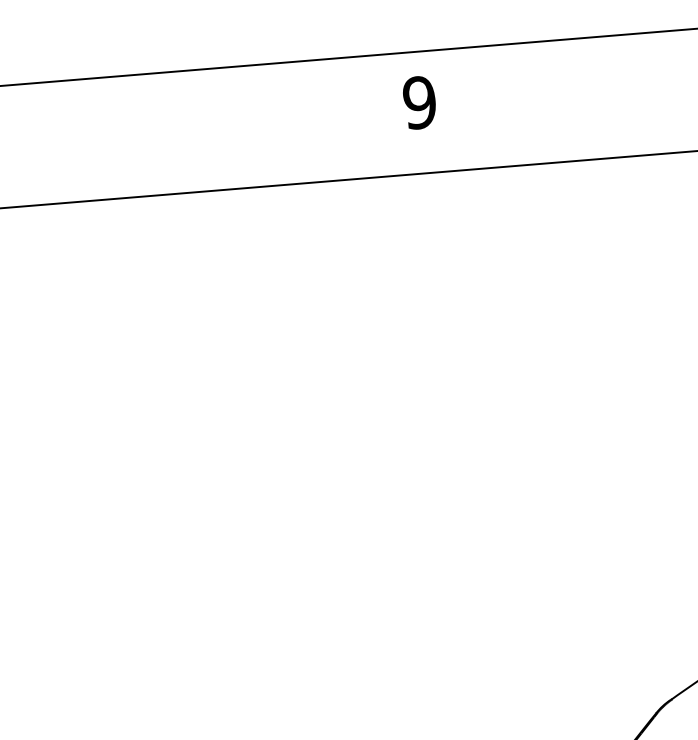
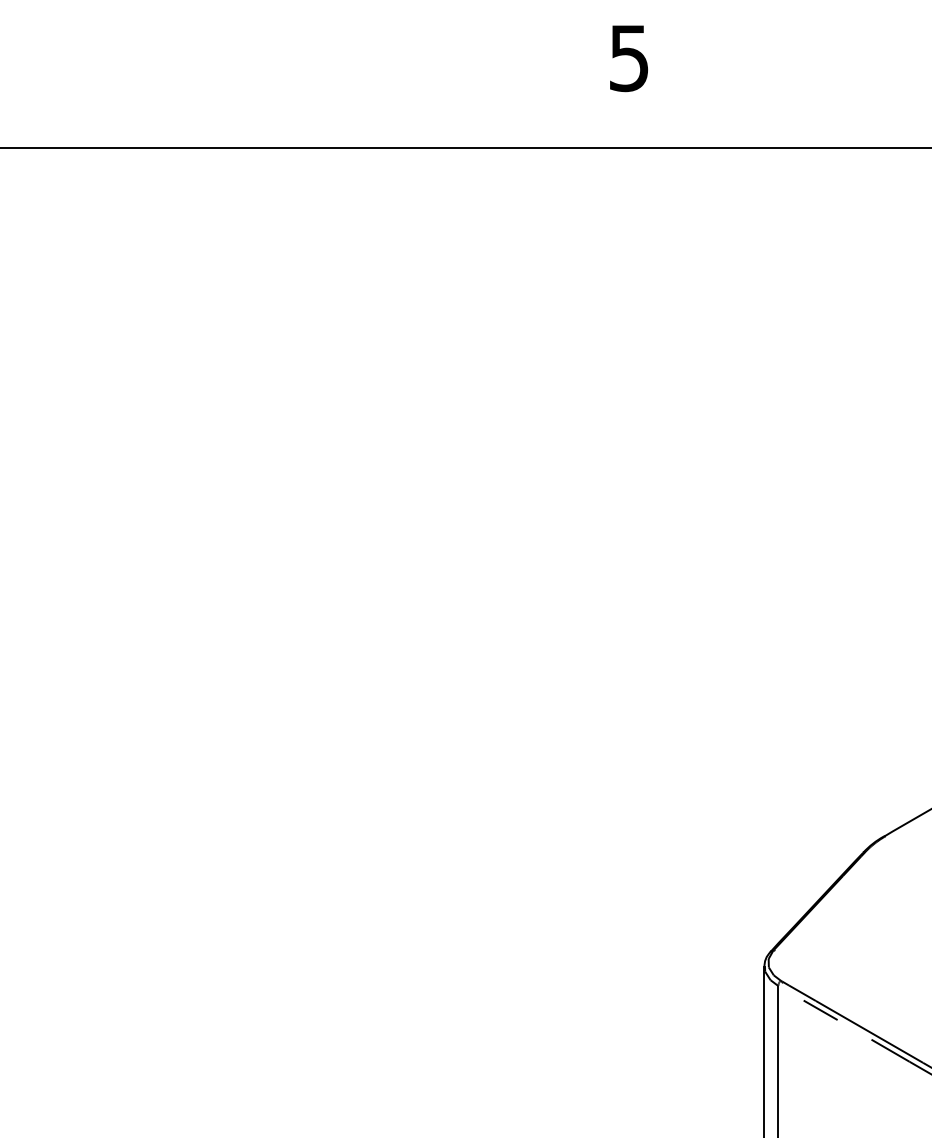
text: (419, 102) -> (629, 57), 9 -> 5

